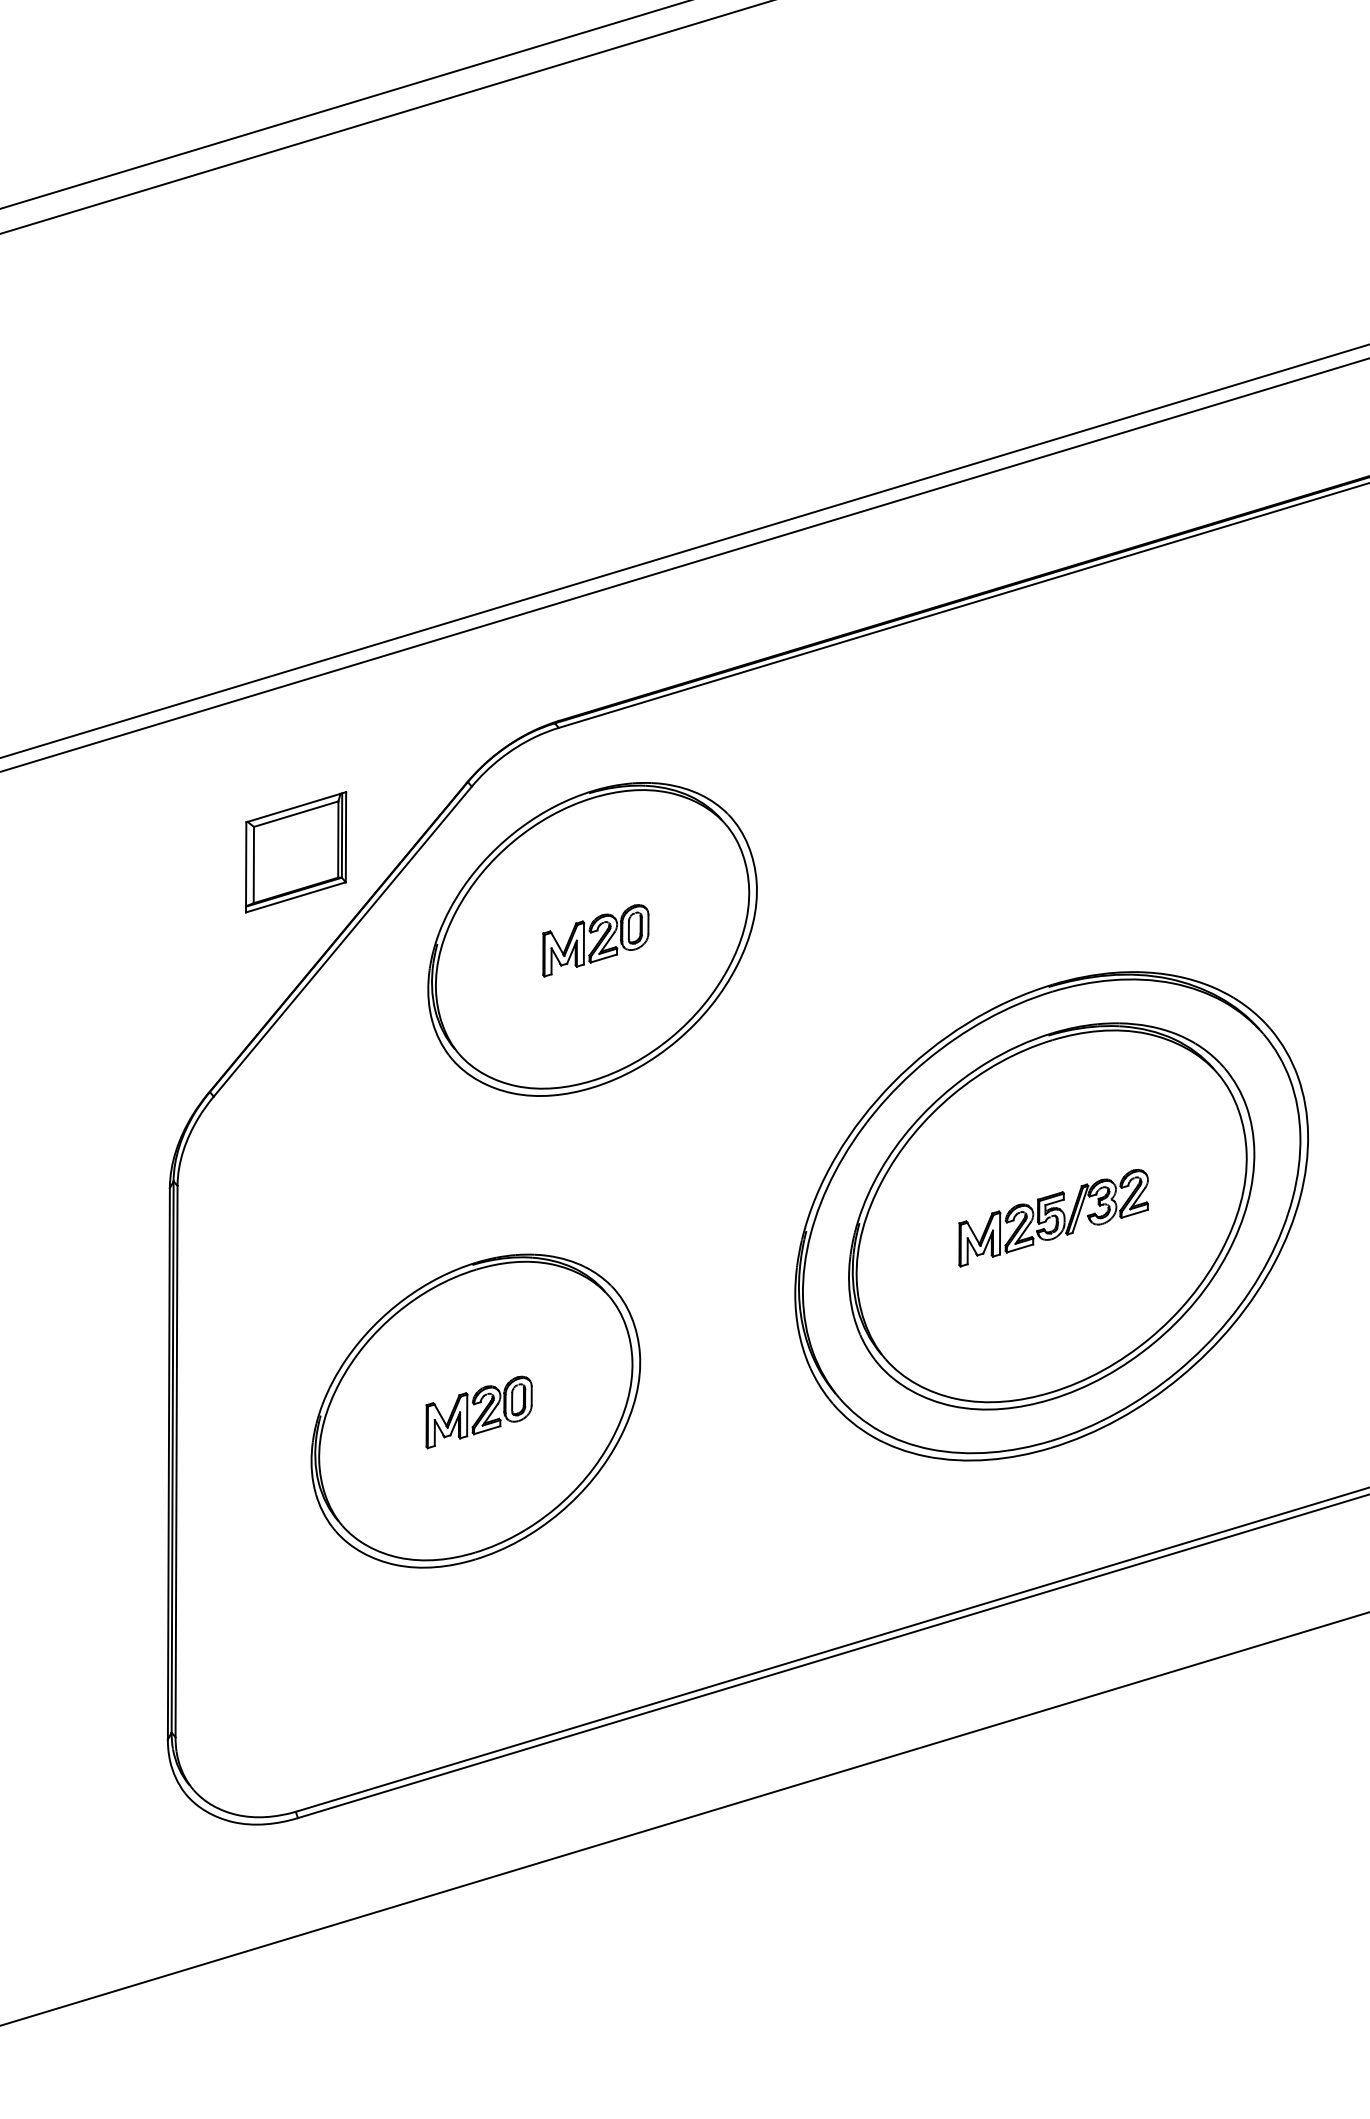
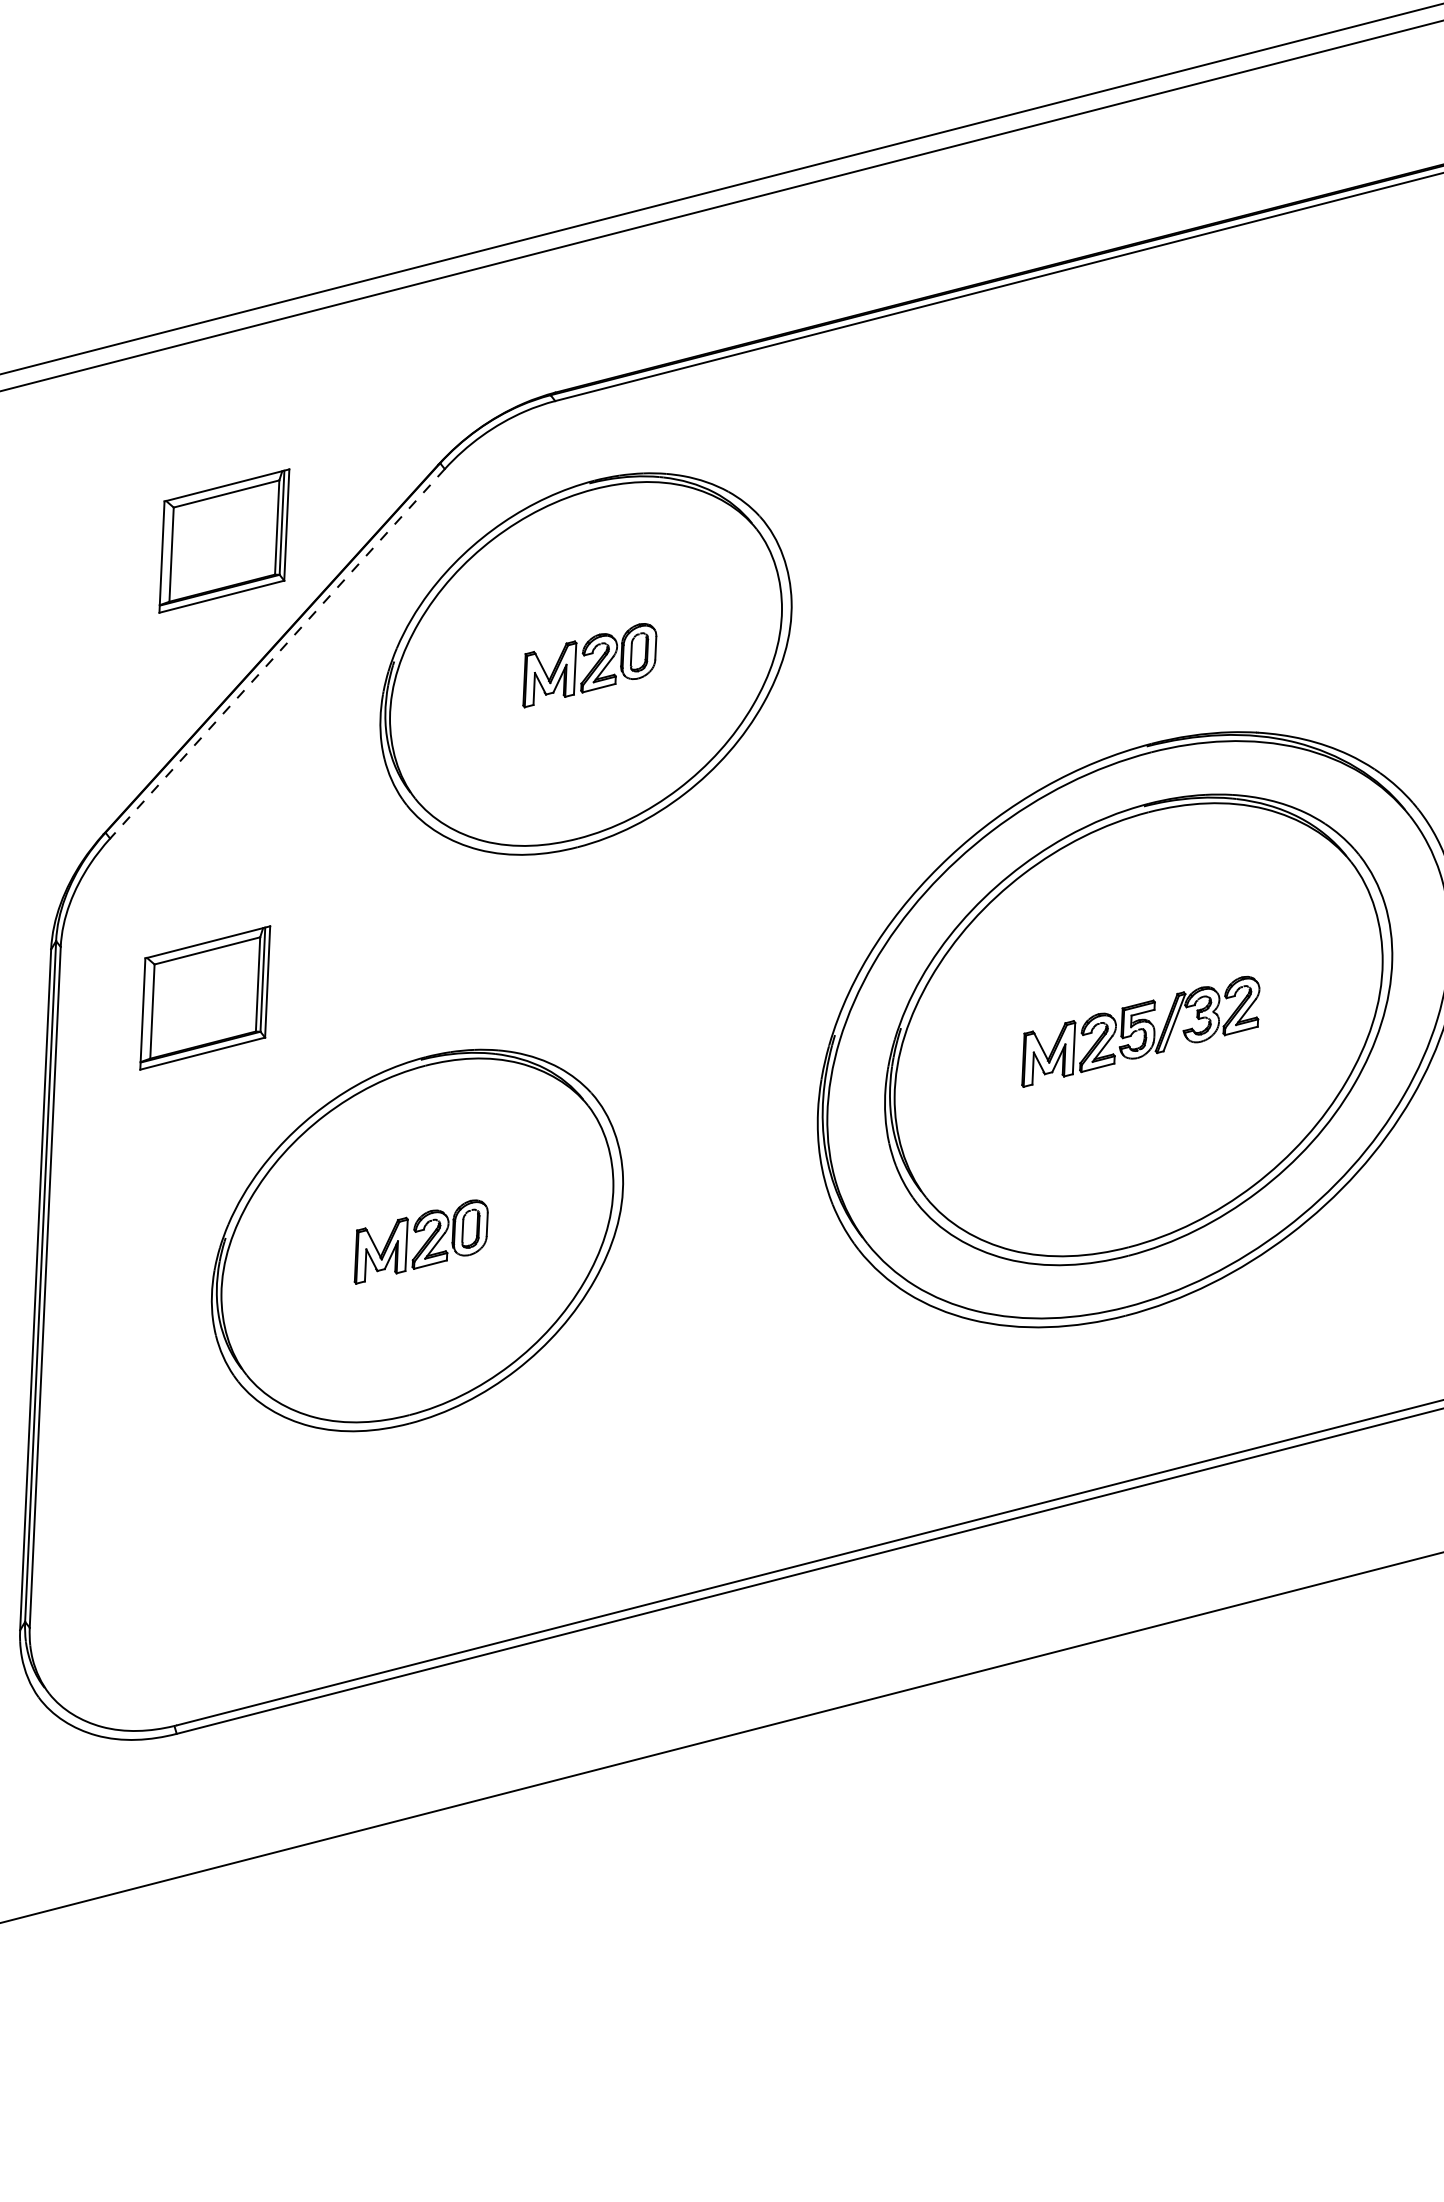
line: (342, 941) -> (277, 653), solid -> dashed
part: (296, 1222) -> (205, 998), added

